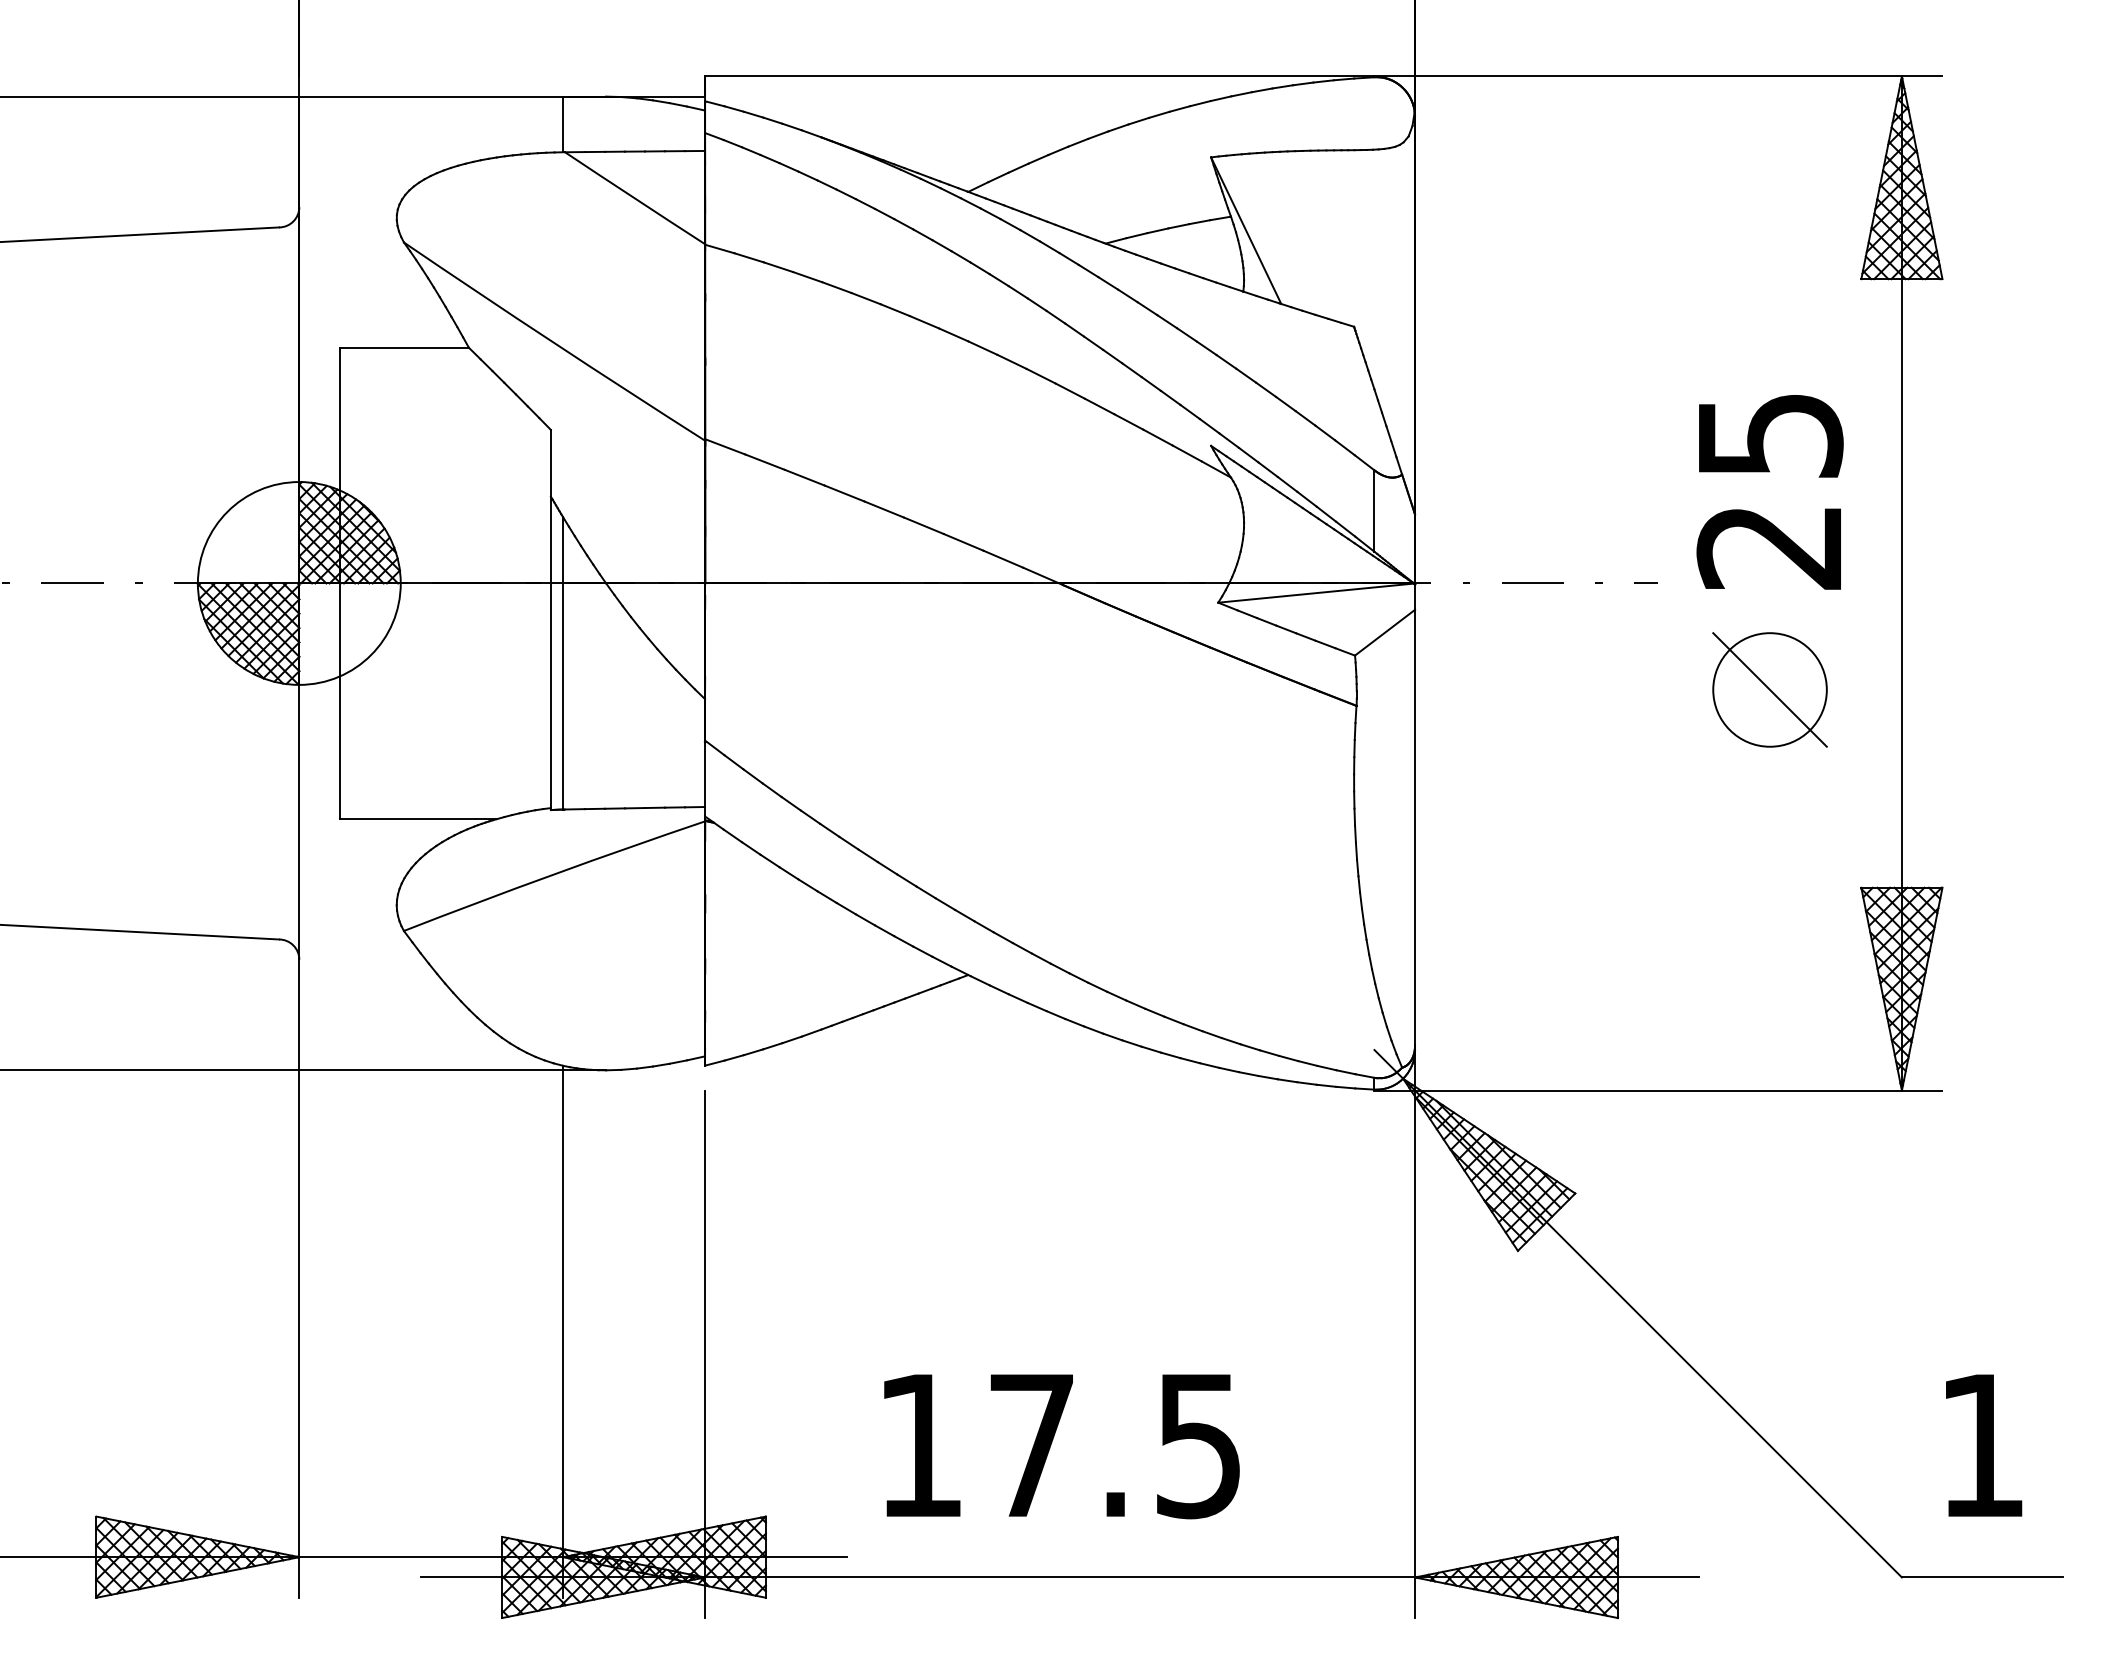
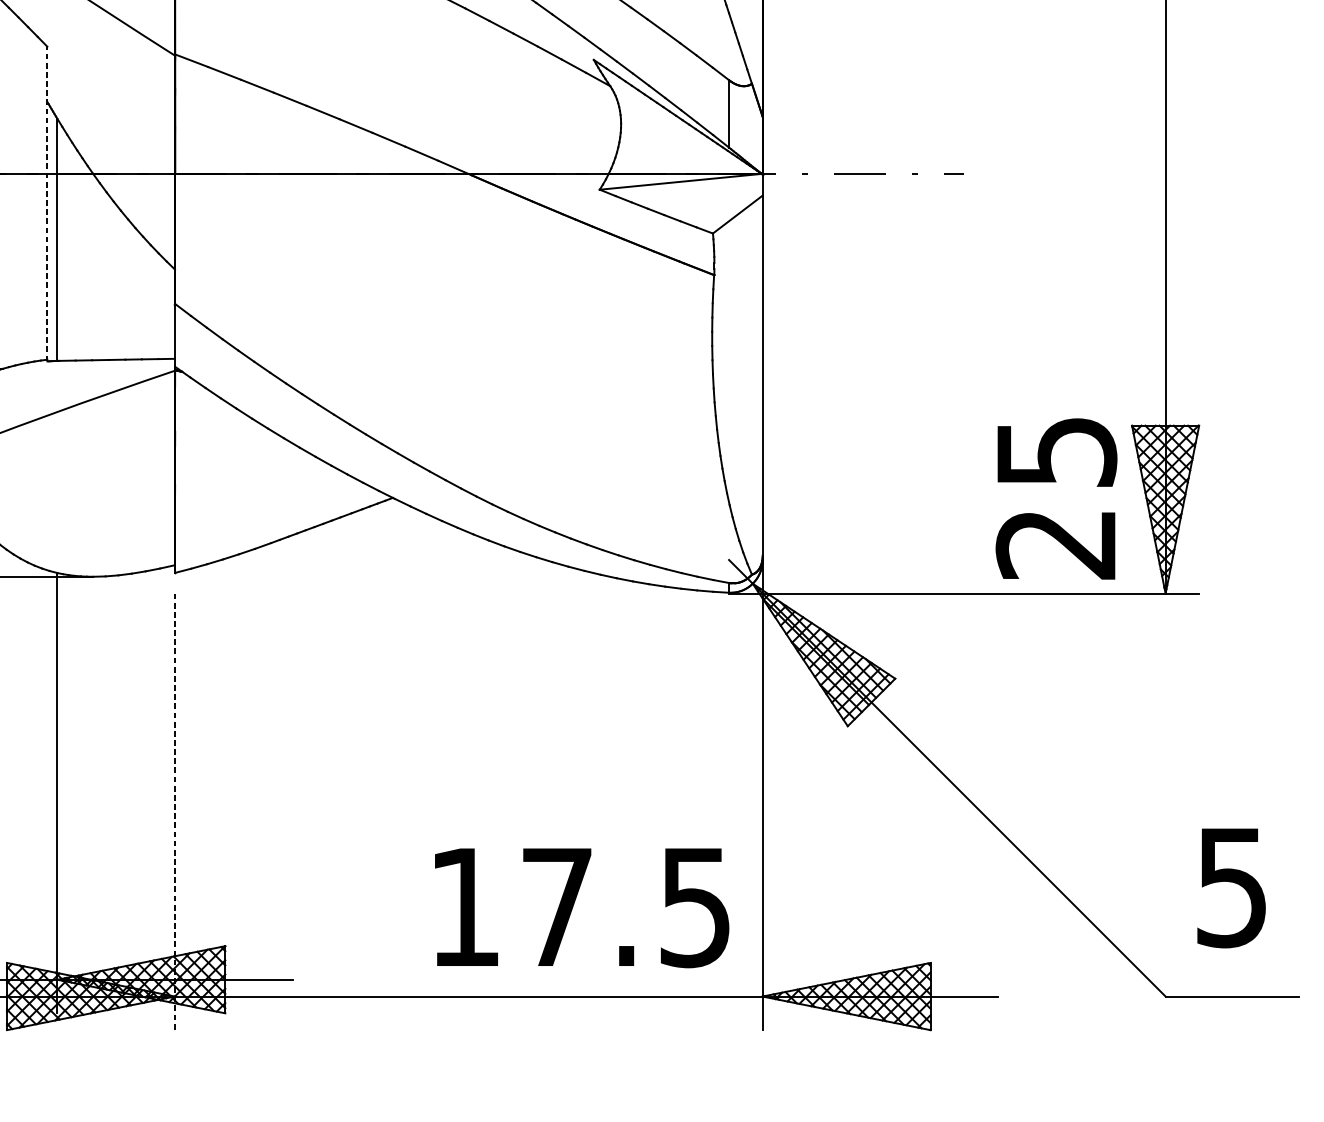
text: (1769, 492) -> (1056, 499), moved
line: (550, 619) -> (47, 203), solid -> dashed
part: (1769, 689) -> (1056, 261), removed
line: (705, 1354) -> (175, 812), solid -> dashed
text: (1061, 1446) -> (581, 908), moved
text: (1981, 1446) -> (1231, 888), 1 -> 5

